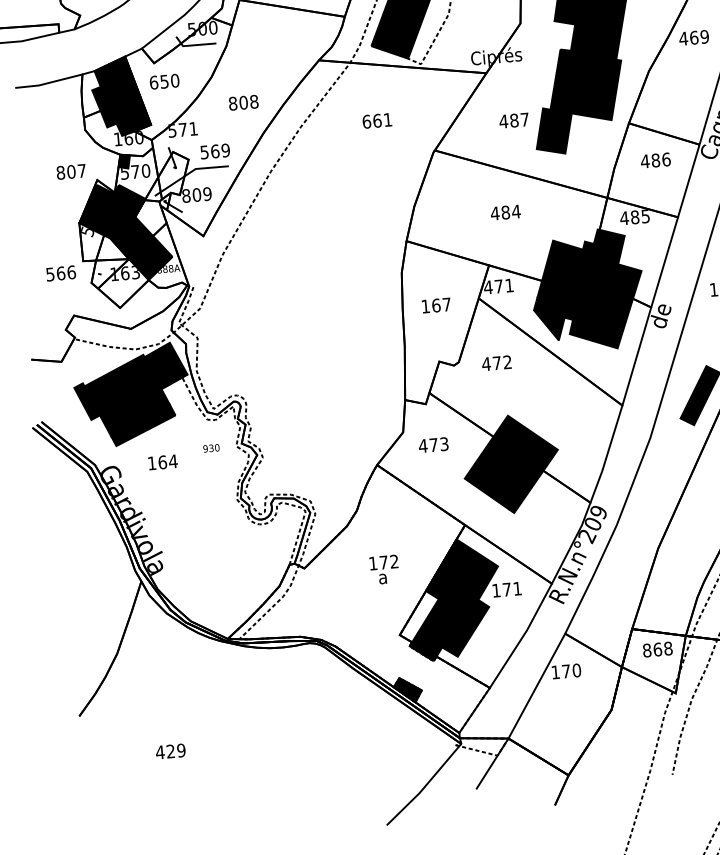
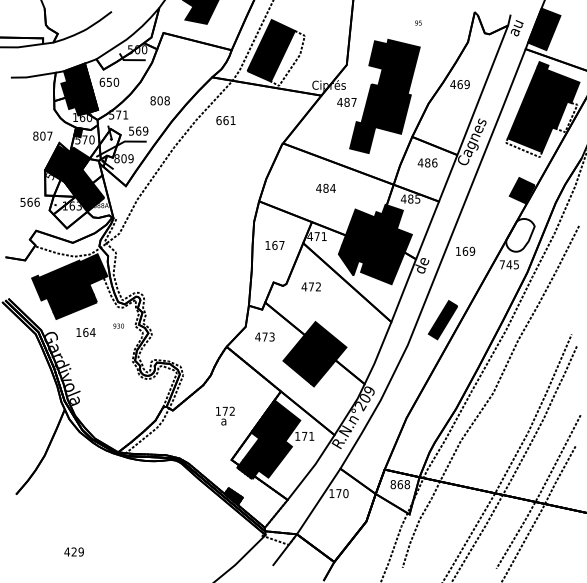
text: (513, 119) -> (346, 101), moved
text: (376, 120) -> (225, 120), moved
text: (169, 750) -> (73, 551), moved

